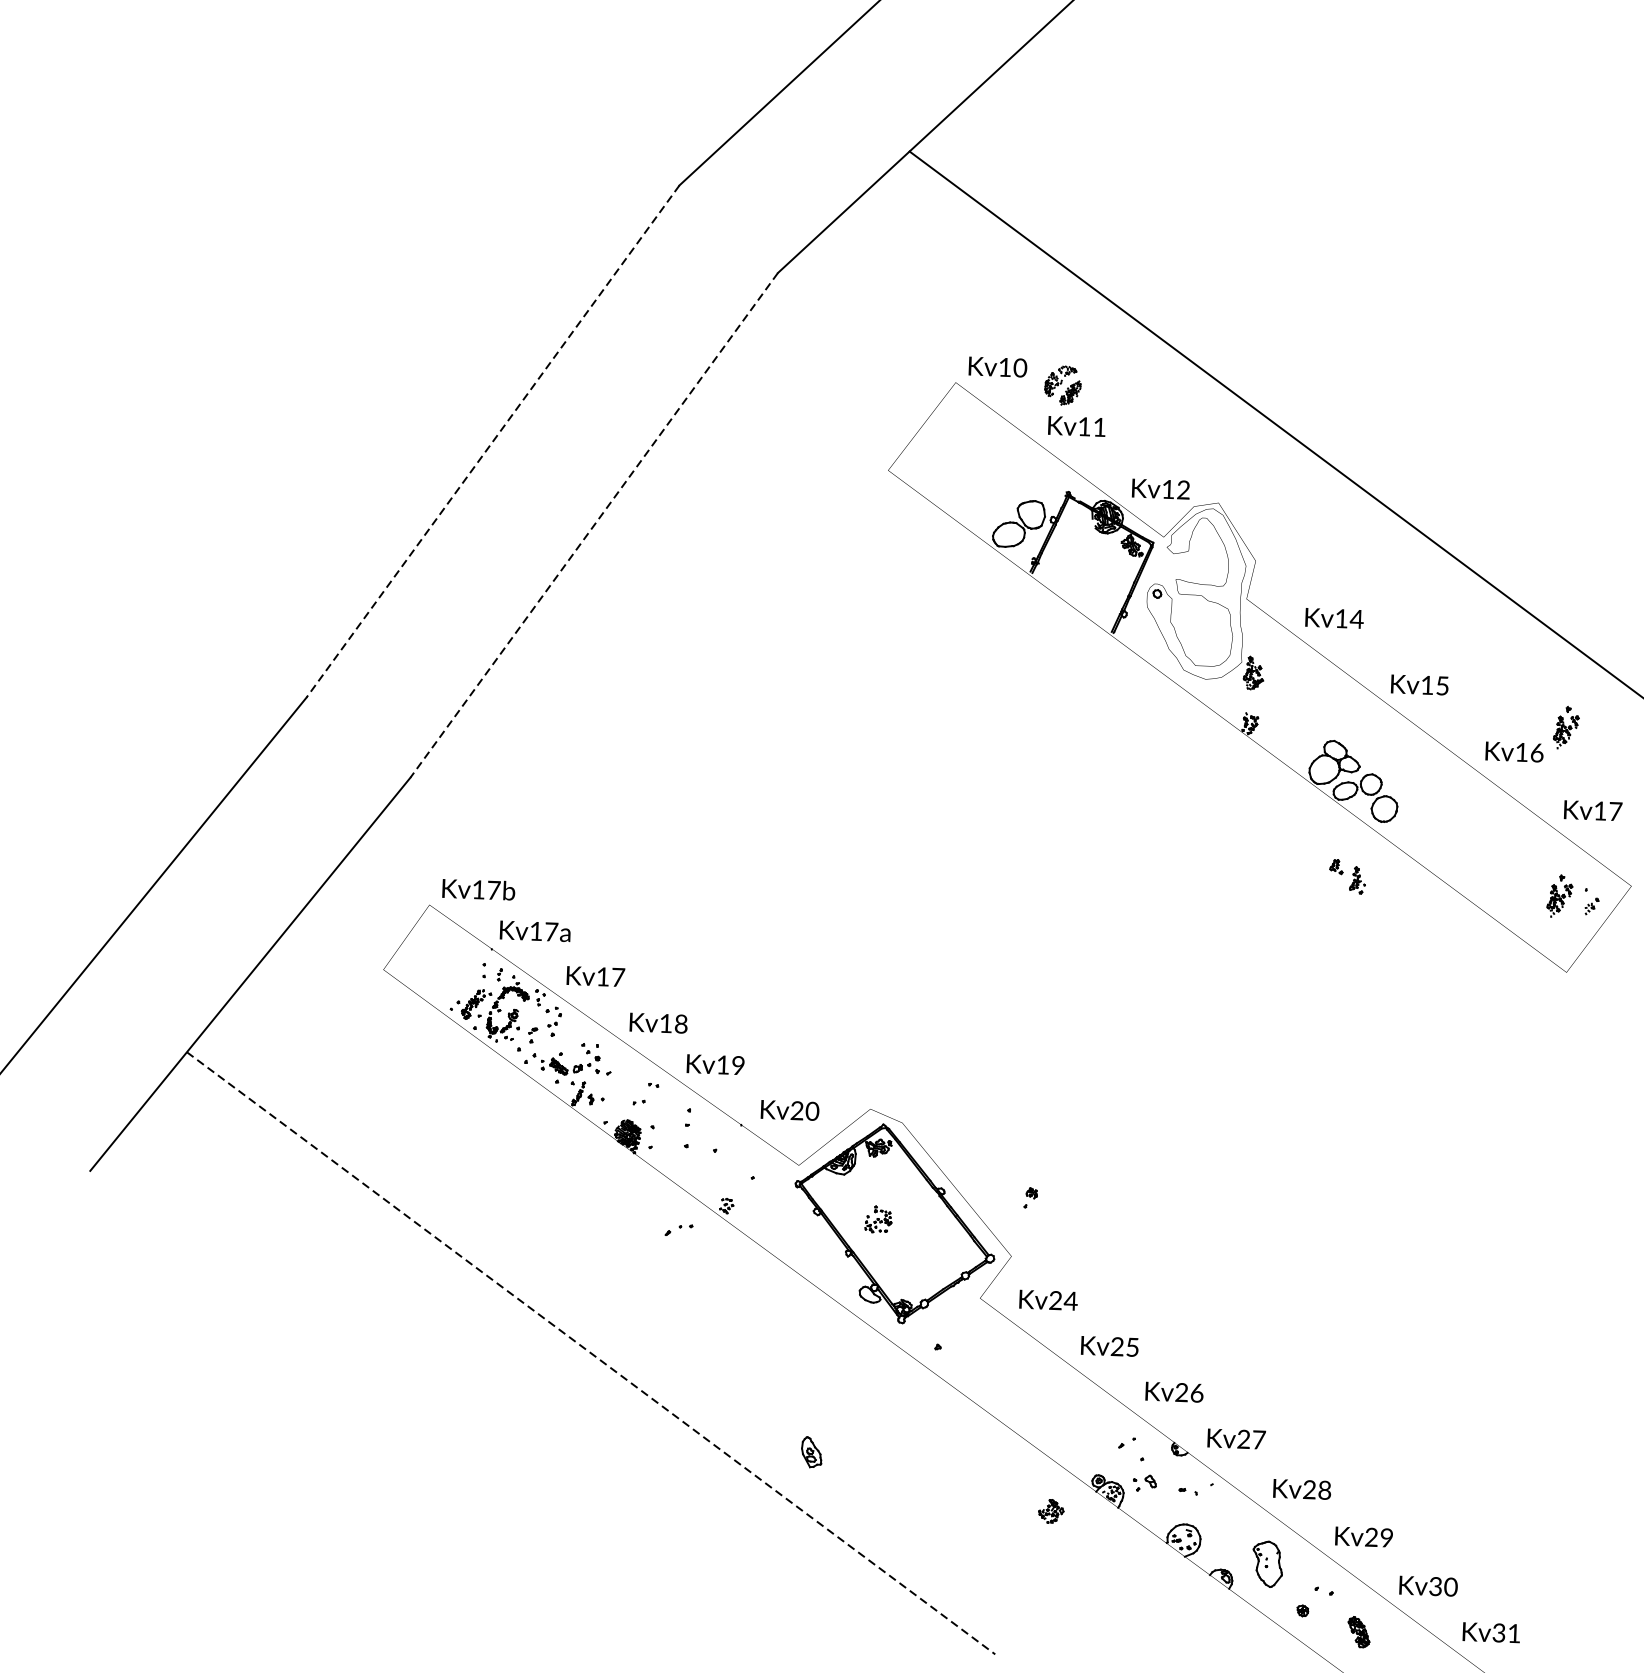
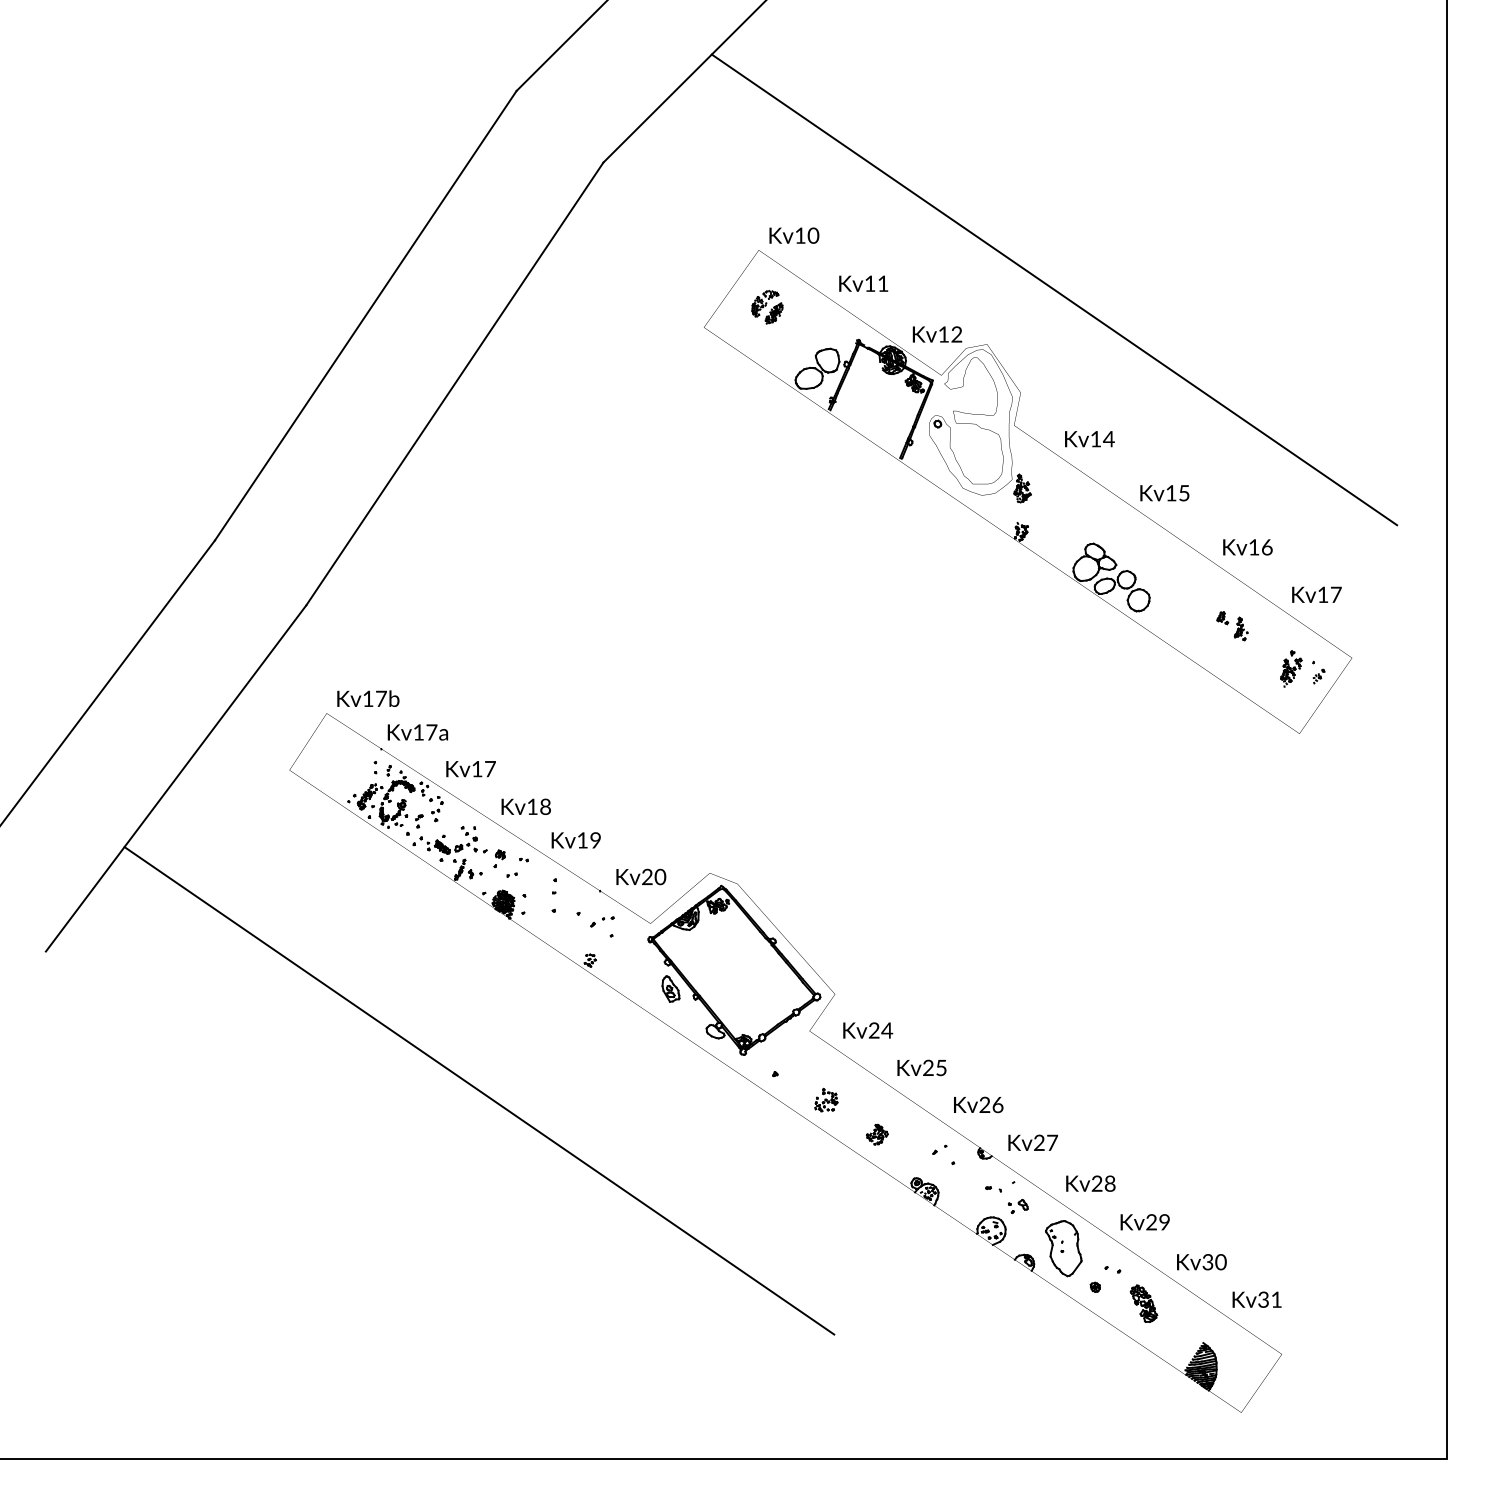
part: (1063, 385) -> (767, 307), moved
line: (492, 441) -> (365, 315), dashed -> solid
line: (593, 524) -> (454, 383), dashed -> solid
part: (1566, 727) -> (1291, 524), removed
part: (1347, 877) -> (1232, 626), moved
part: (1030, 1197) -> (499, 858), moved
part: (878, 1218) -> (826, 1099), moved
part: (679, 1229) -> (602, 921), moved
line: (591, 1354) -> (479, 1091), dashed -> solid
part: (811, 1451) -> (670, 988), moved
part: (1145, 1483) -> (1018, 1206), moved
part: (1051, 1511) -> (877, 1134), moved
part: (1267, 1564) -> (1063, 1248), size x1.43
part: (1358, 1631) -> (1143, 1303), size x1.43

